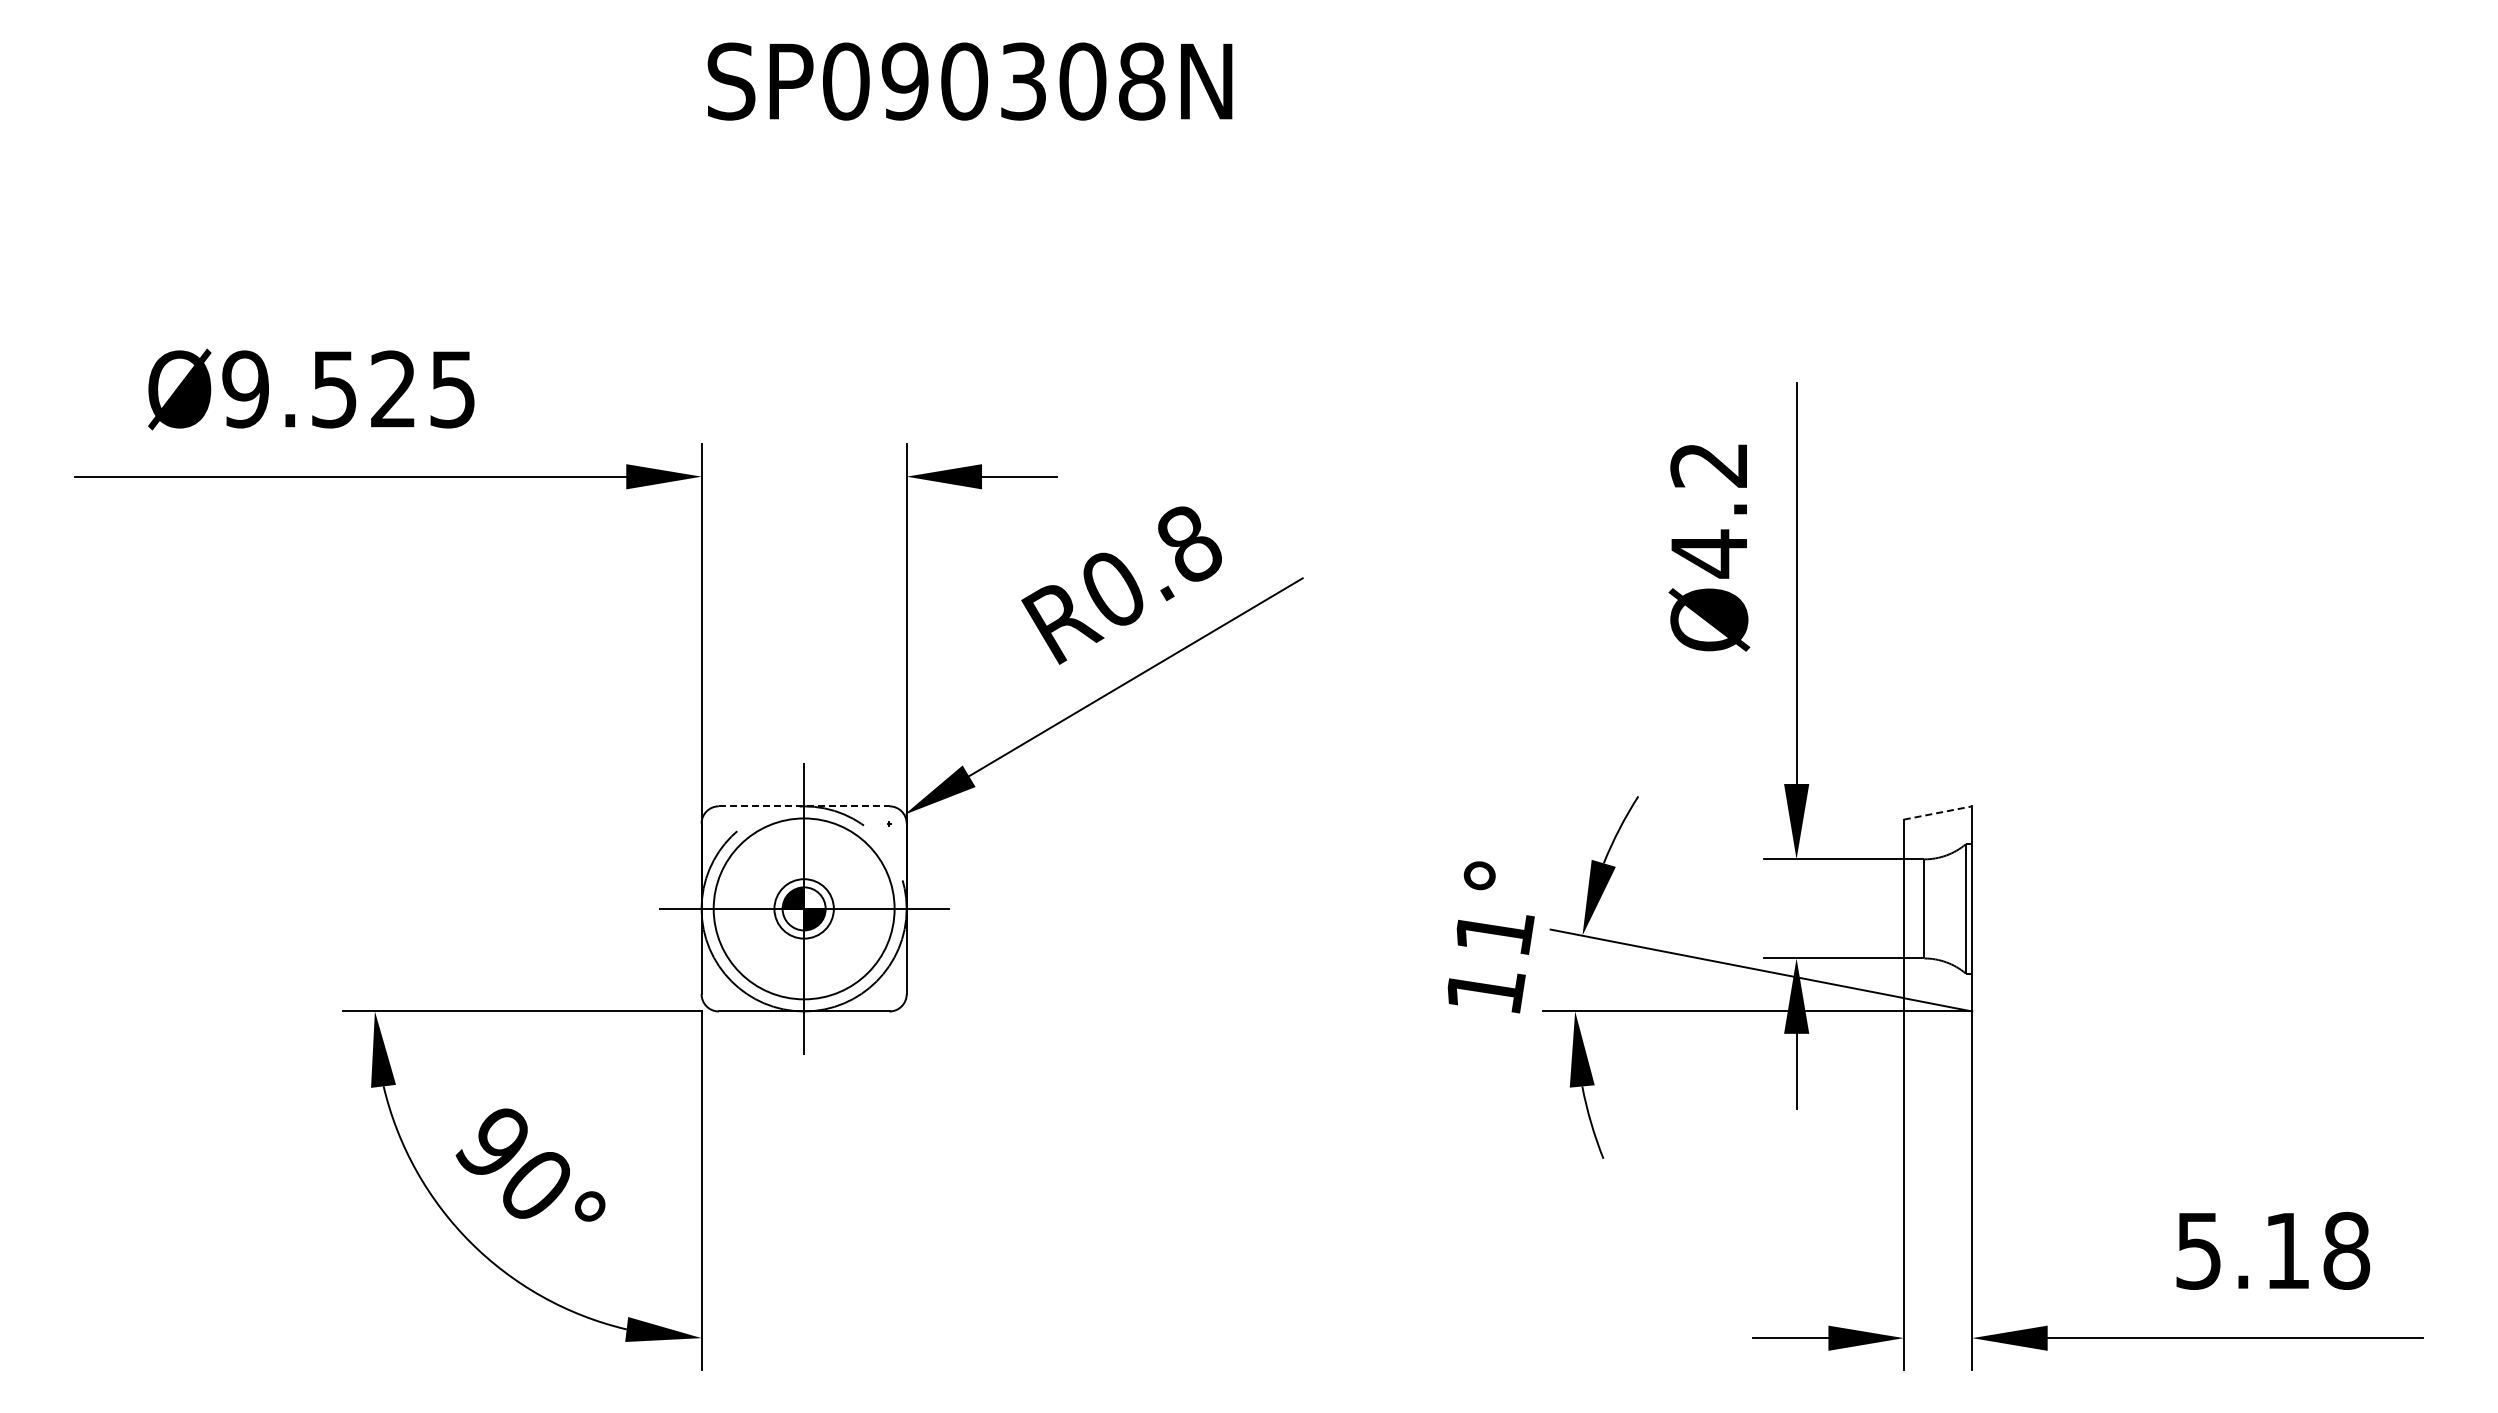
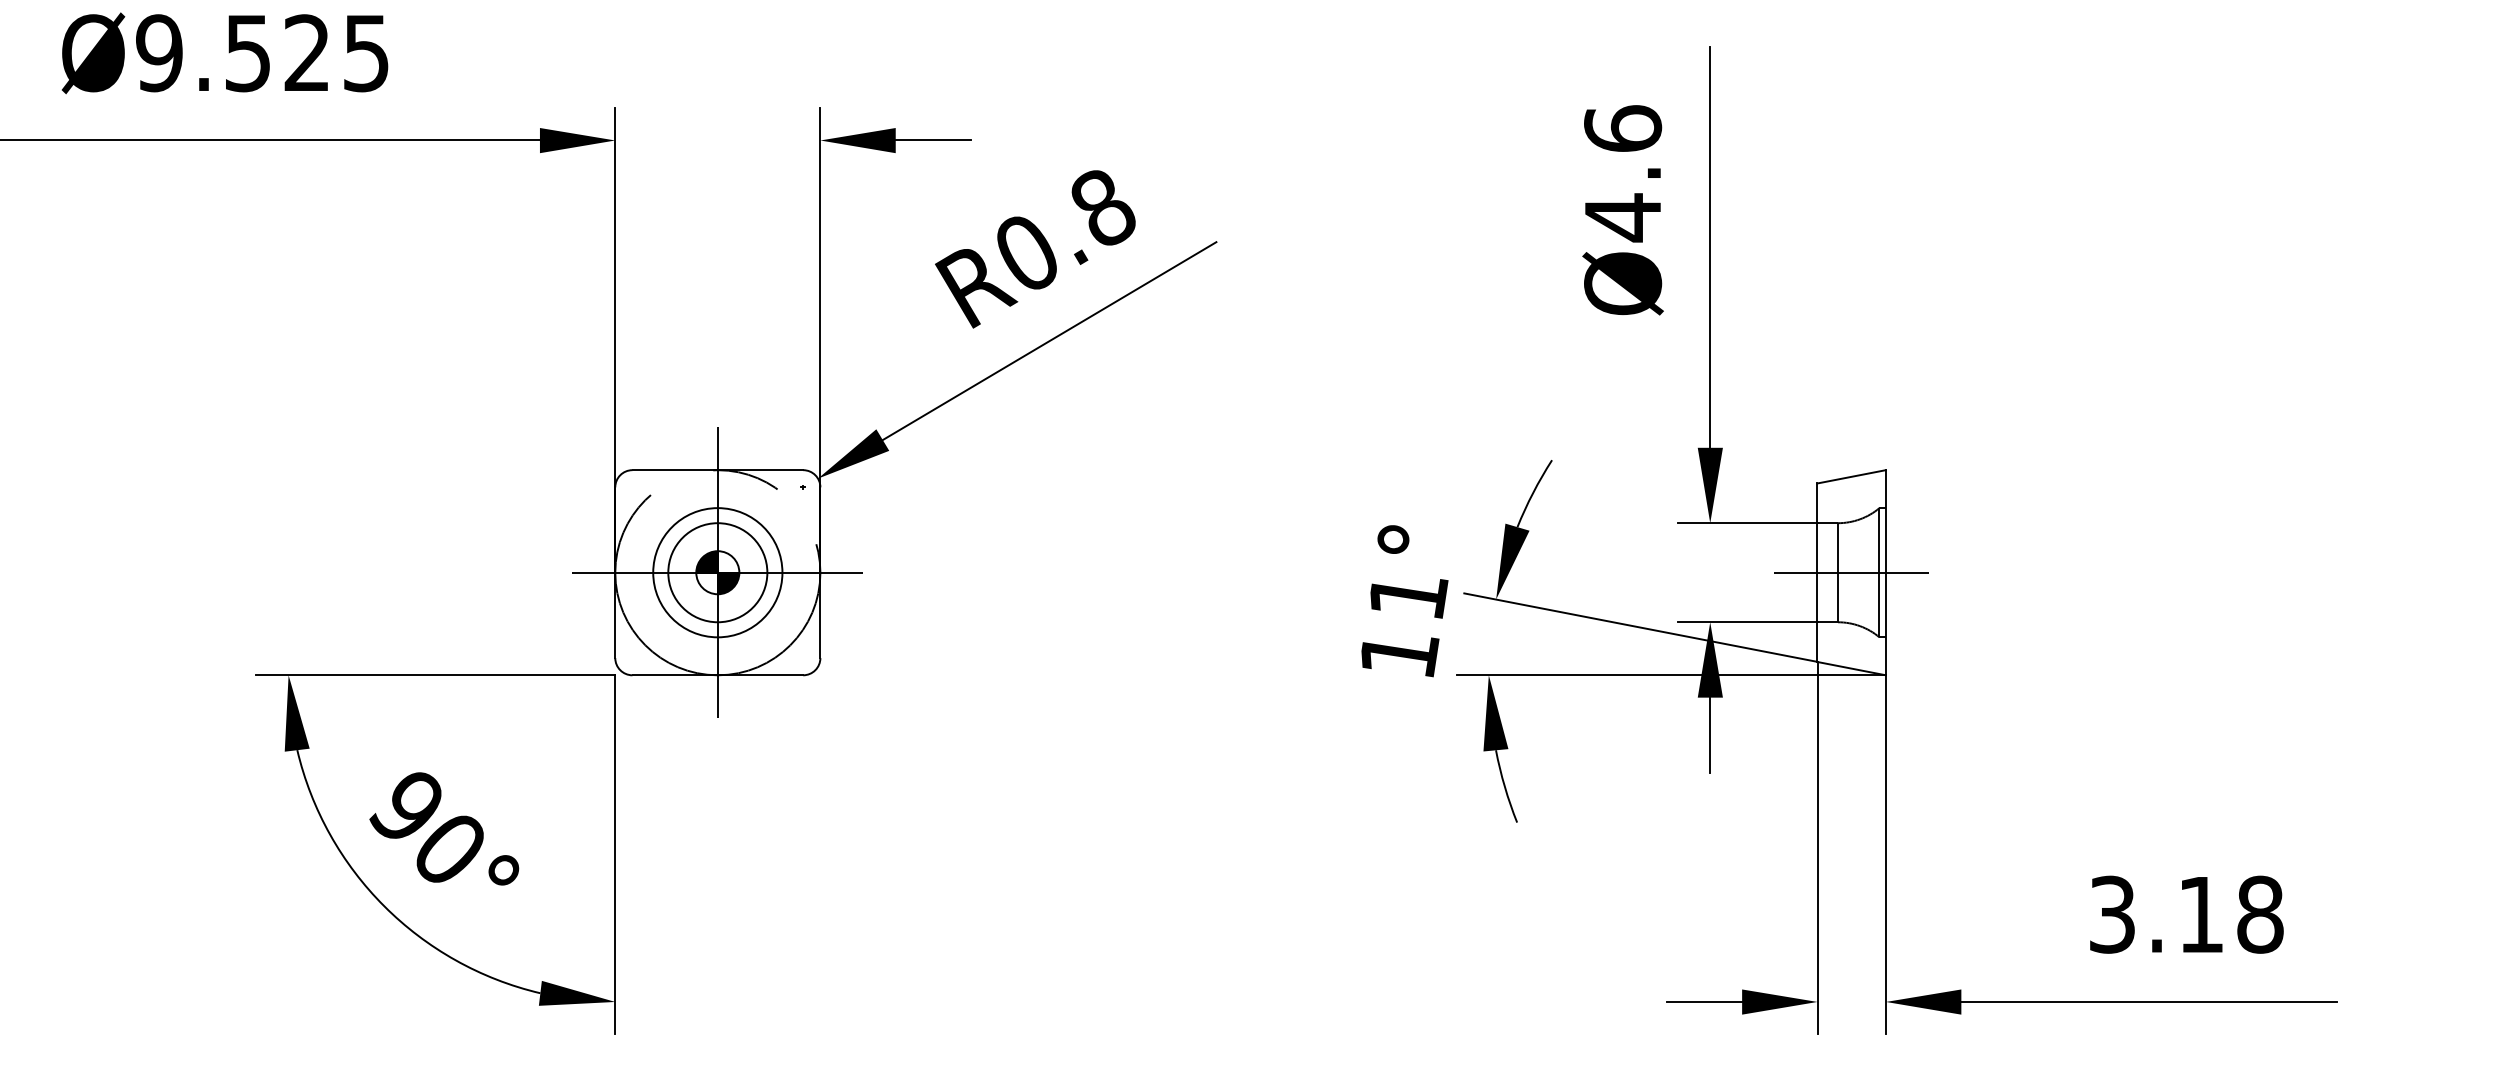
text: (1709, 464) -> (1623, 128), Ø4.2 -> Ø4.6
line: (804, 806) -> (718, 470), dashed -> solid
line: (1938, 813) -> (1852, 477), dashed -> solid
circle: (803, 908) -> (717, 572), size x0.71
circle: (803, 908) -> (717, 572), size x1.67
line: (1937, 908) -> (1851, 572), added
text: (2198, 1250) -> (2112, 914), 5.18 -> 3.18

